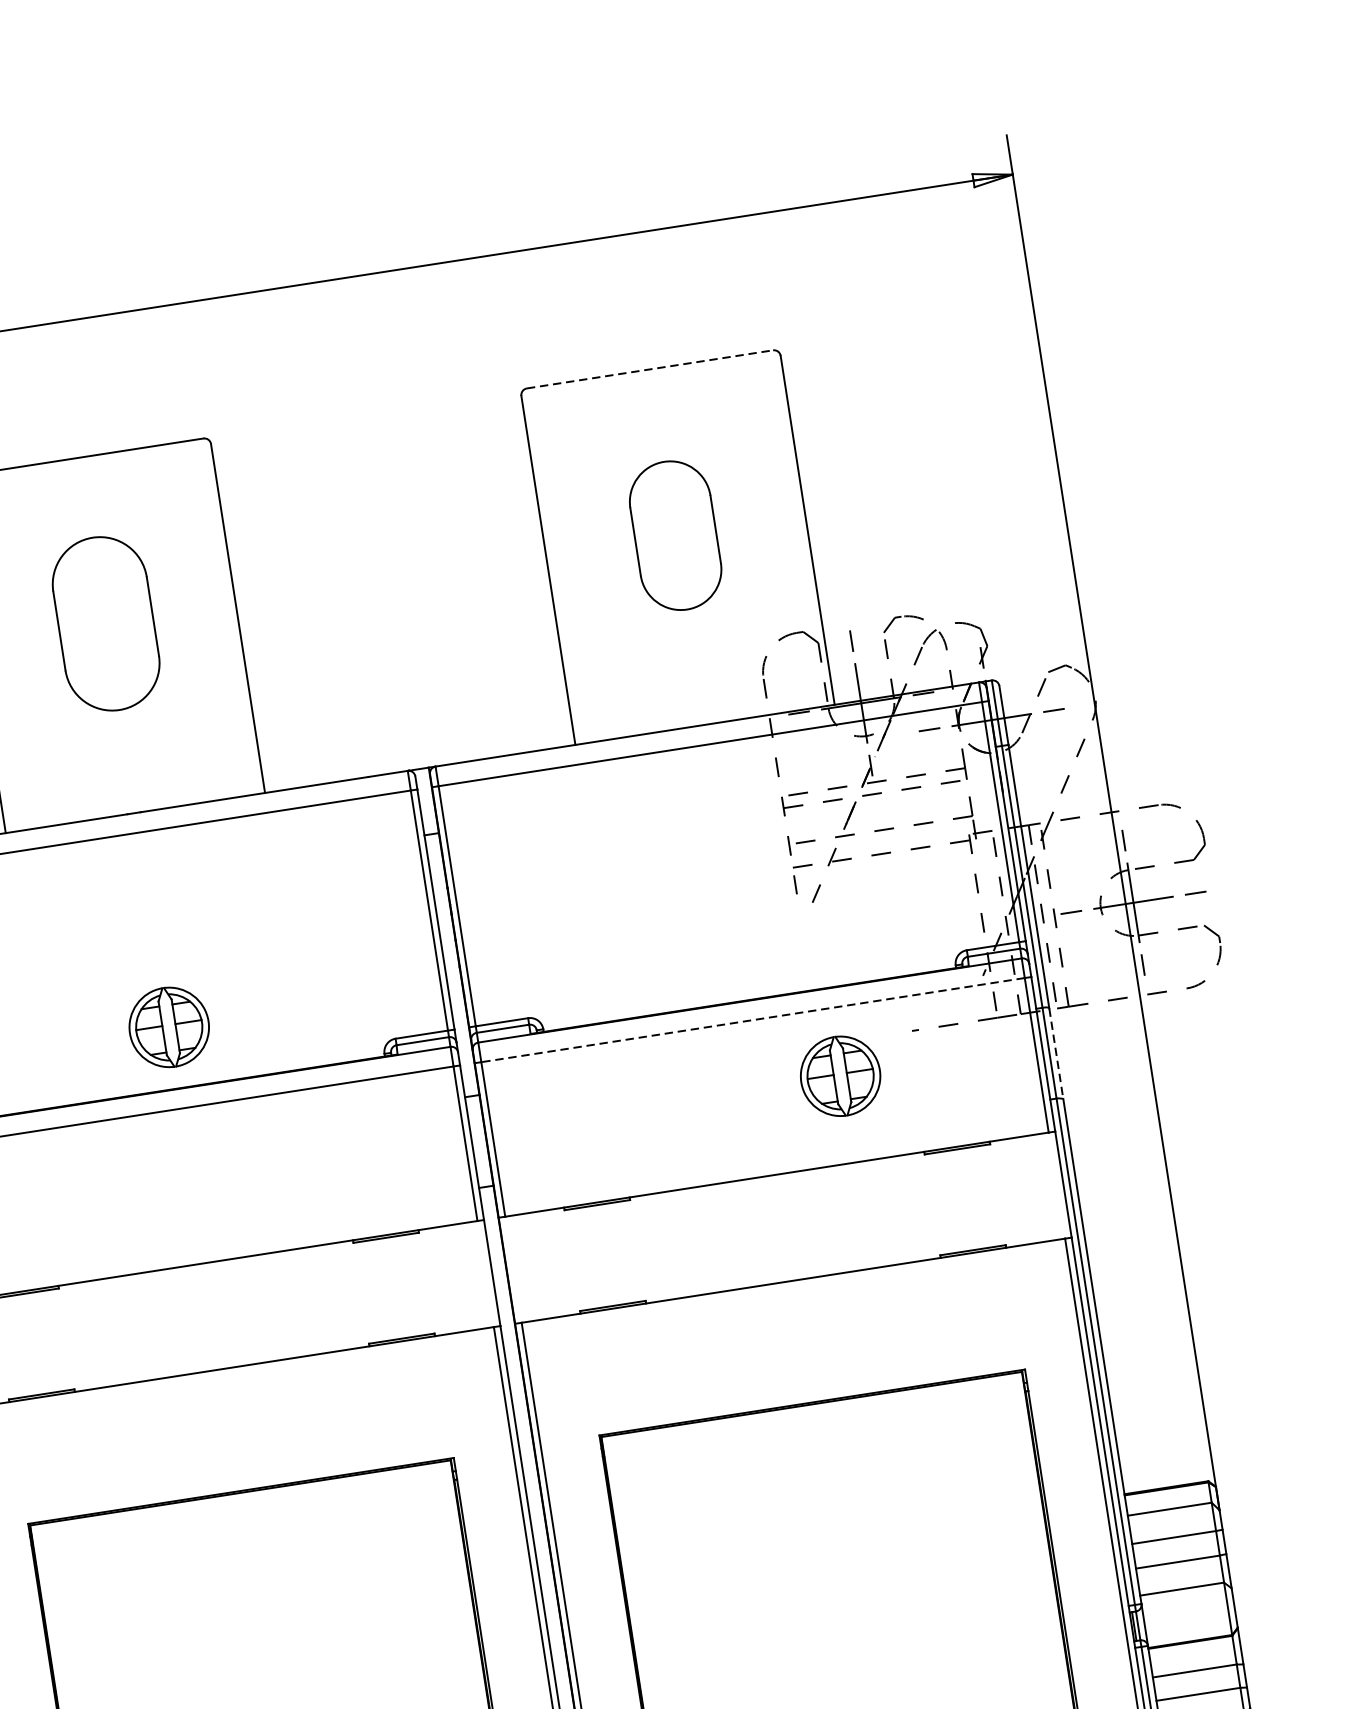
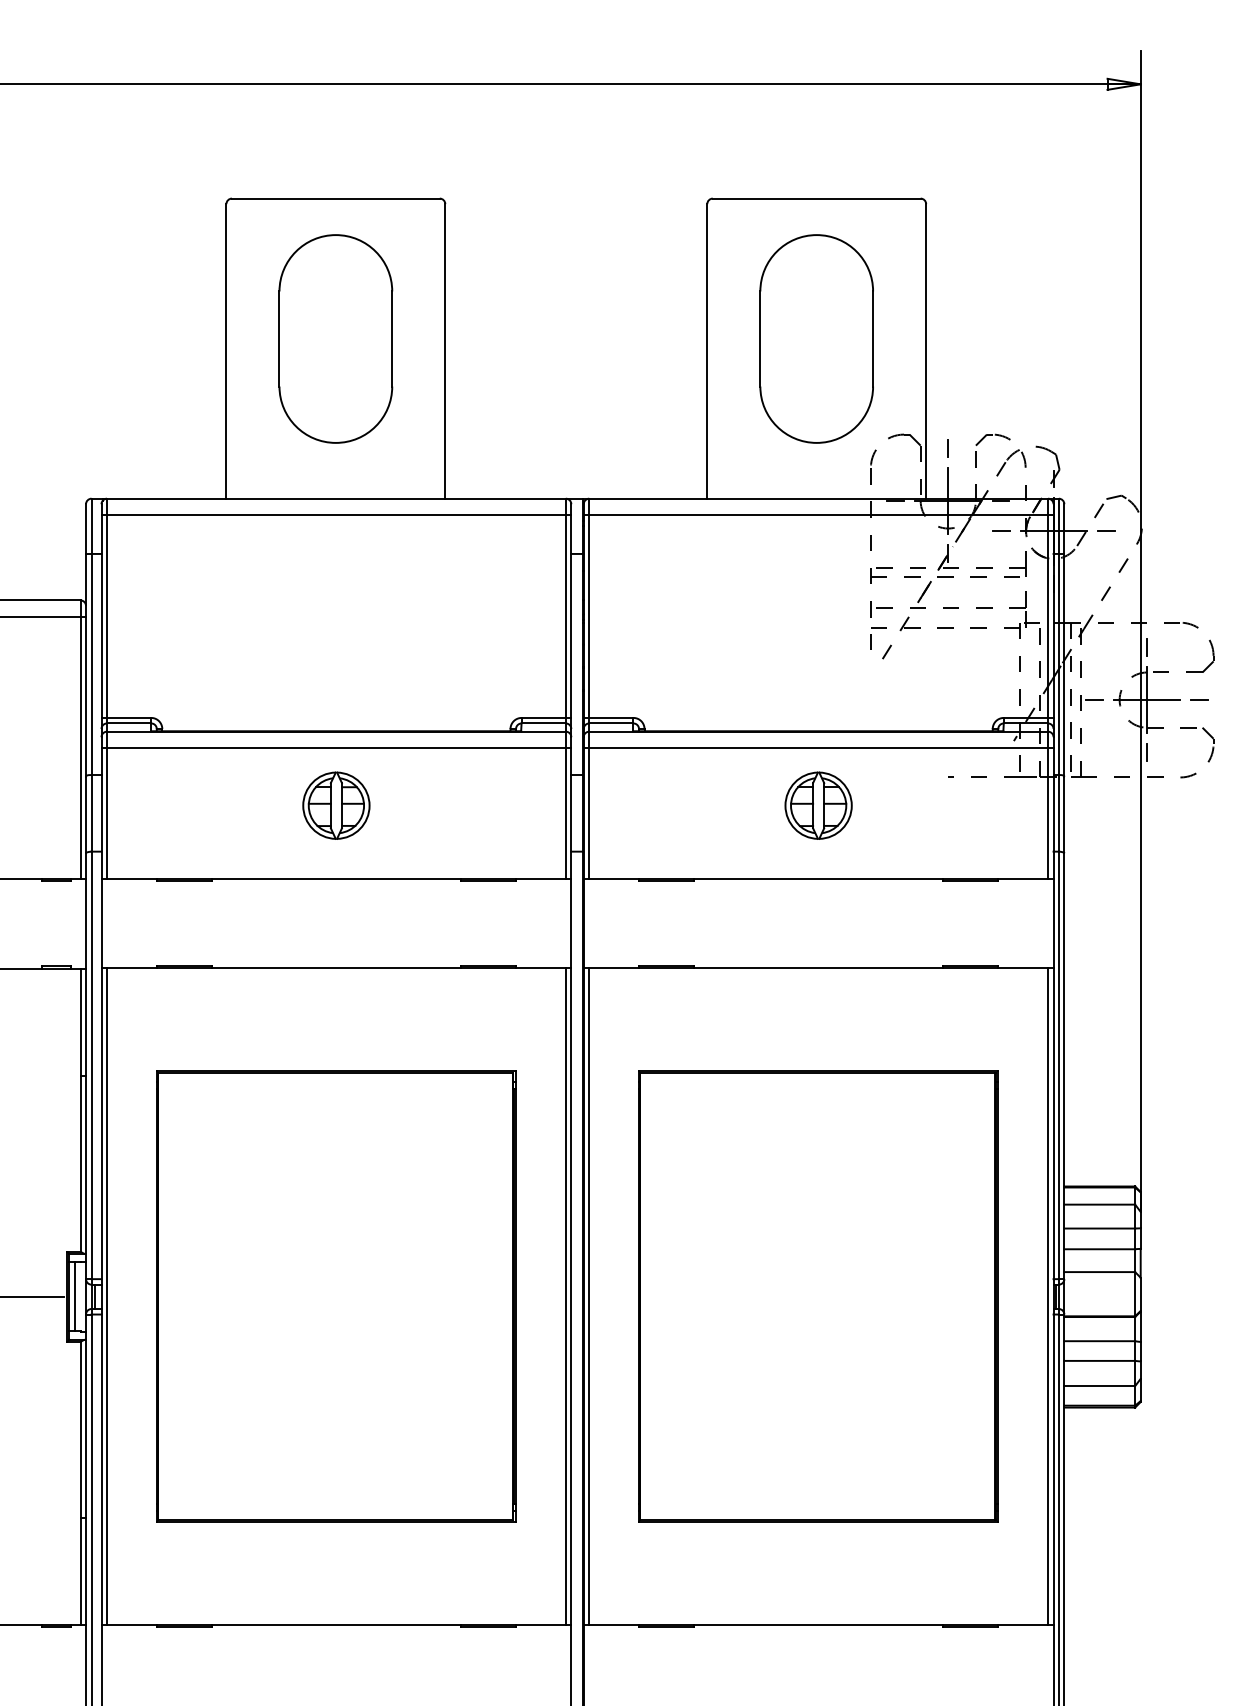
line: (649, 369) -> (816, 198), dashed -> solid
part: (675, 535) -> (816, 338), size x1.67
part: (105, 623) -> (335, 338), size x1.43
line: (752, 1020) -> (818, 748), dashed -> solid
part: (169, 1027) -> (336, 805), moved
line: (1056, 1054) -> (1064, 815), dashed -> solid
part: (840, 1076) -> (818, 805), moved

